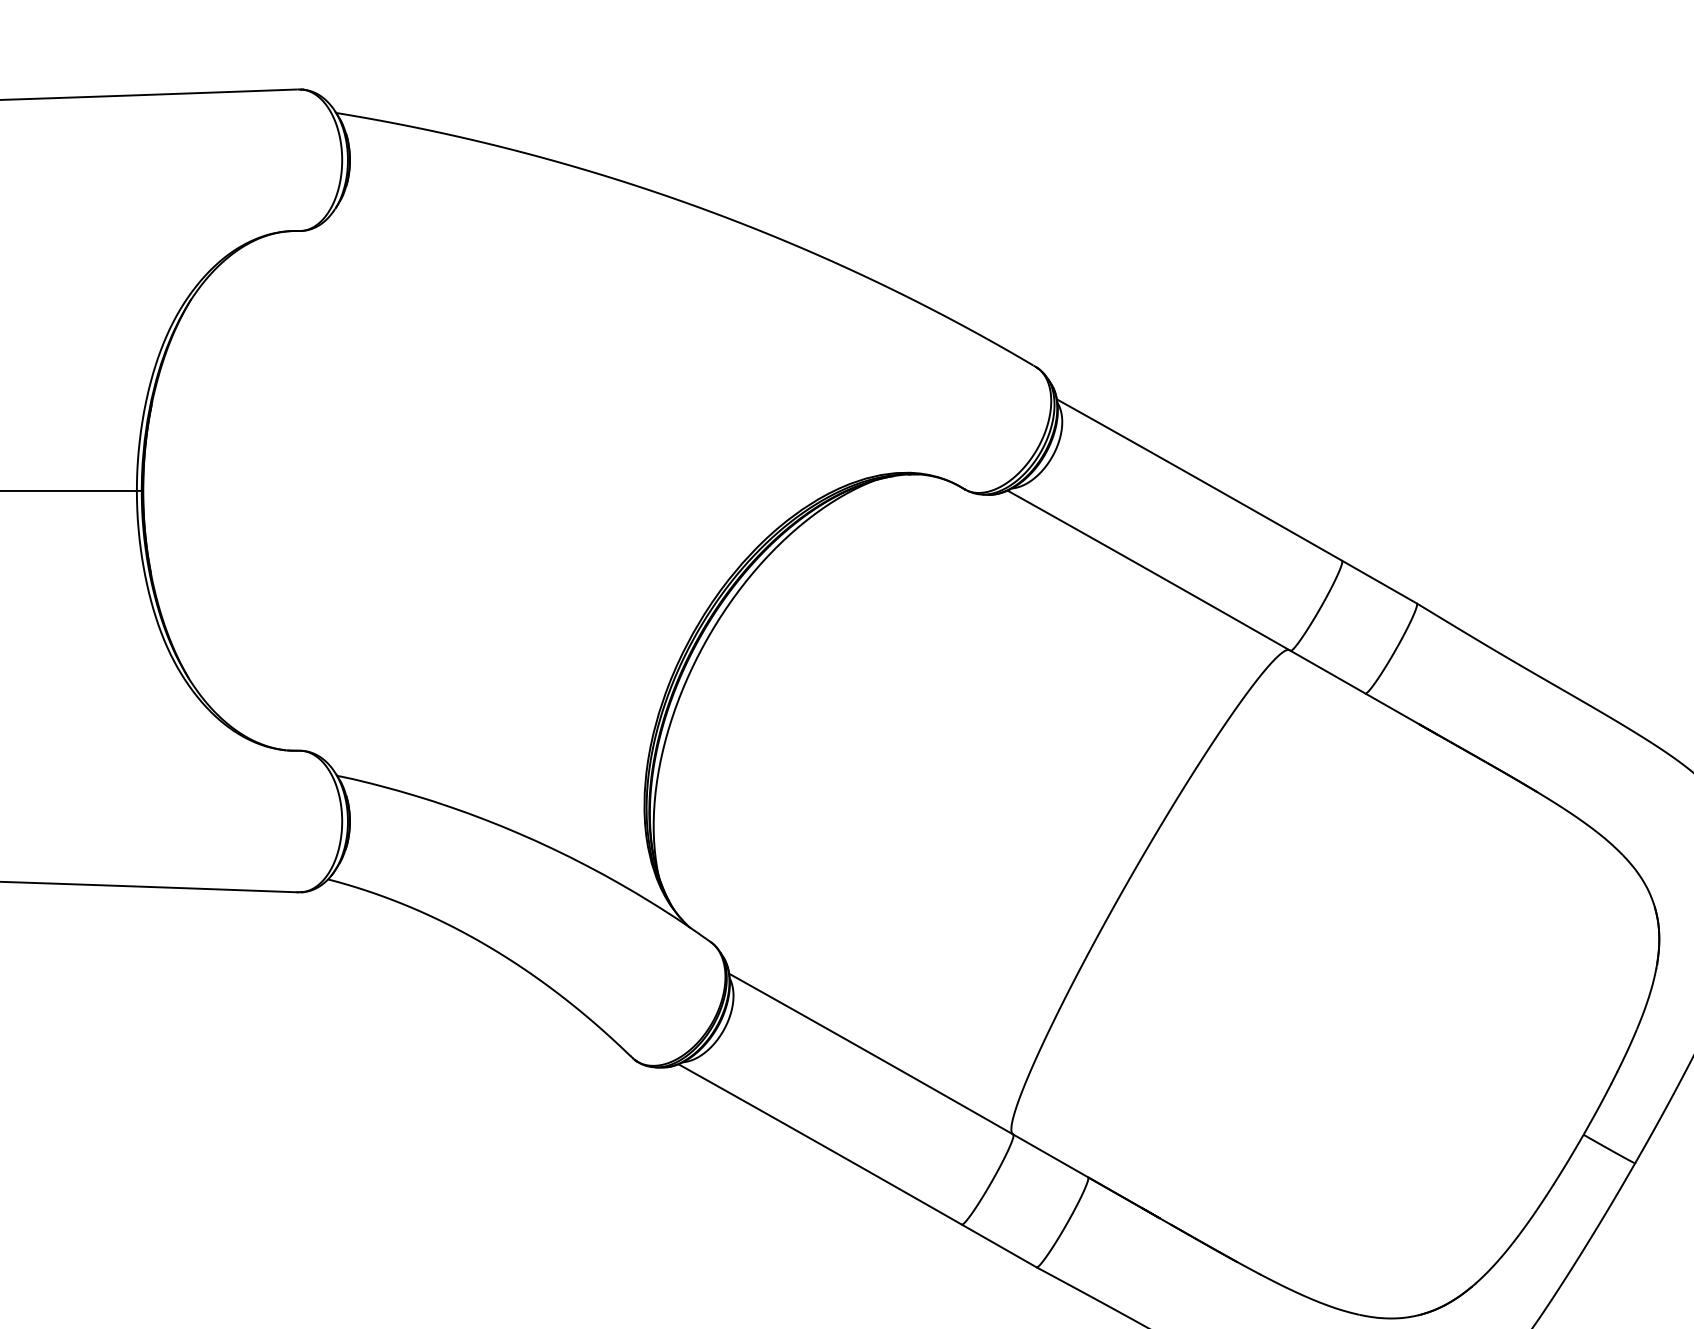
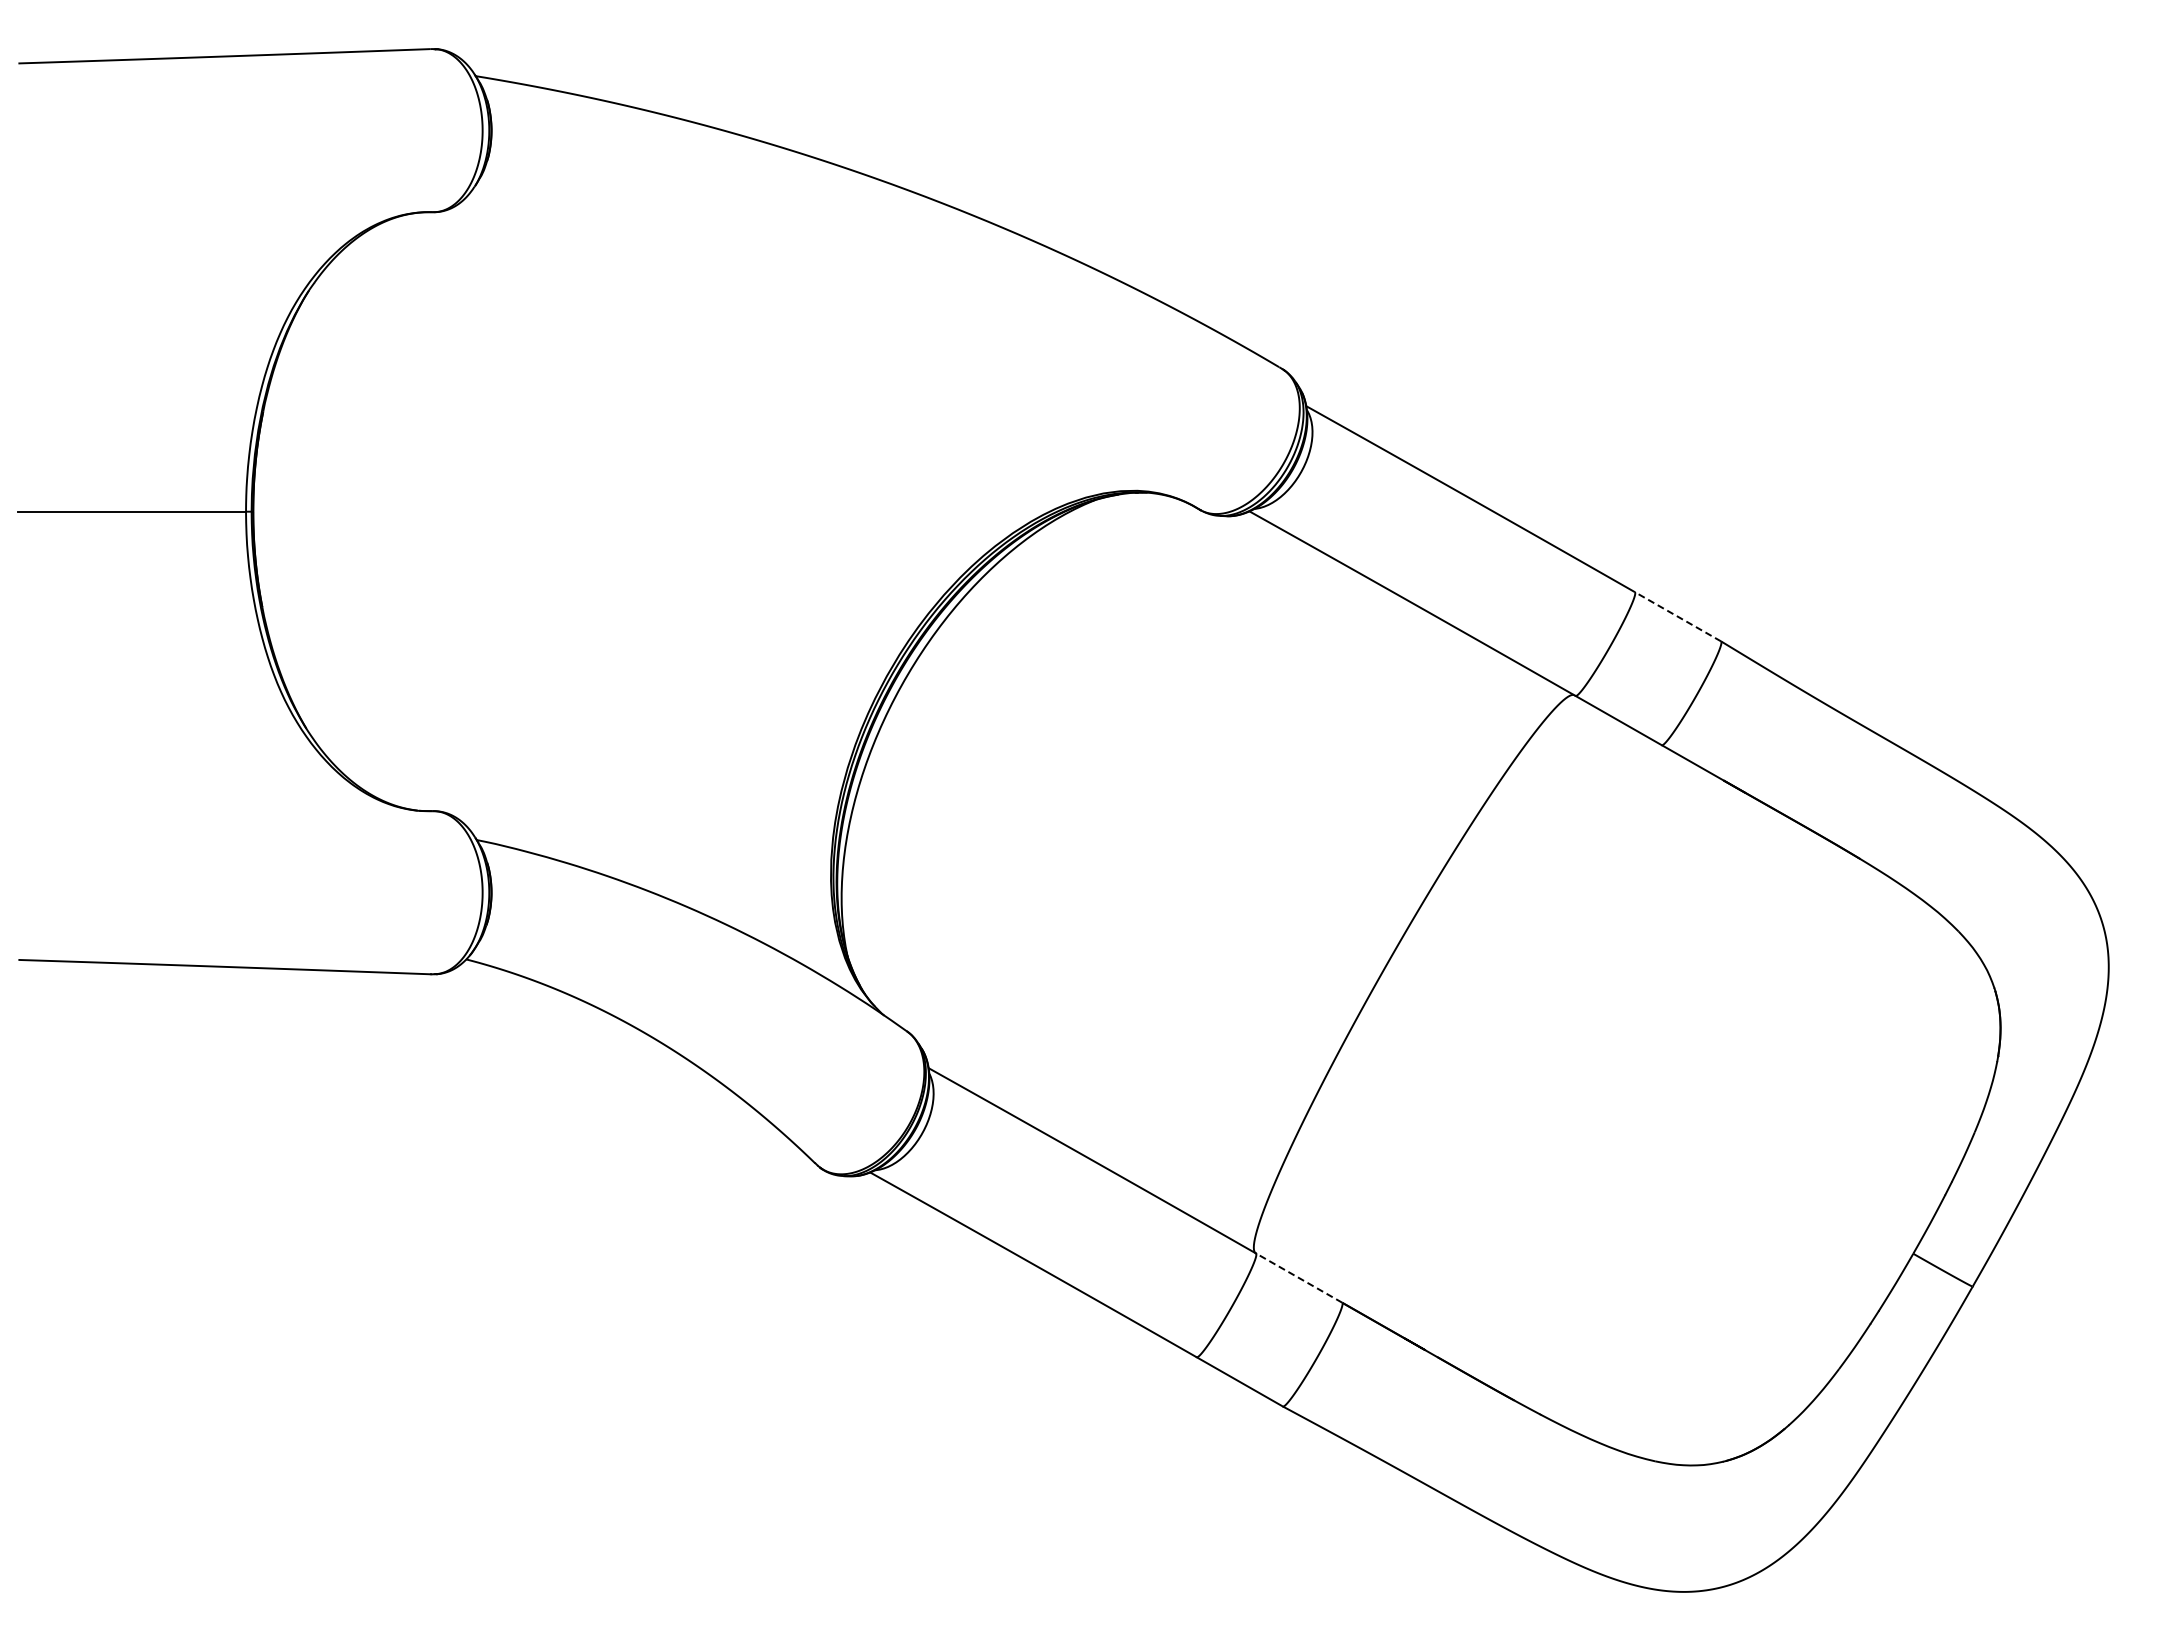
line: (1379, 581) -> (1678, 616), solid -> dashed
line: (1050, 1156) -> (1299, 1278), solid -> dashed

